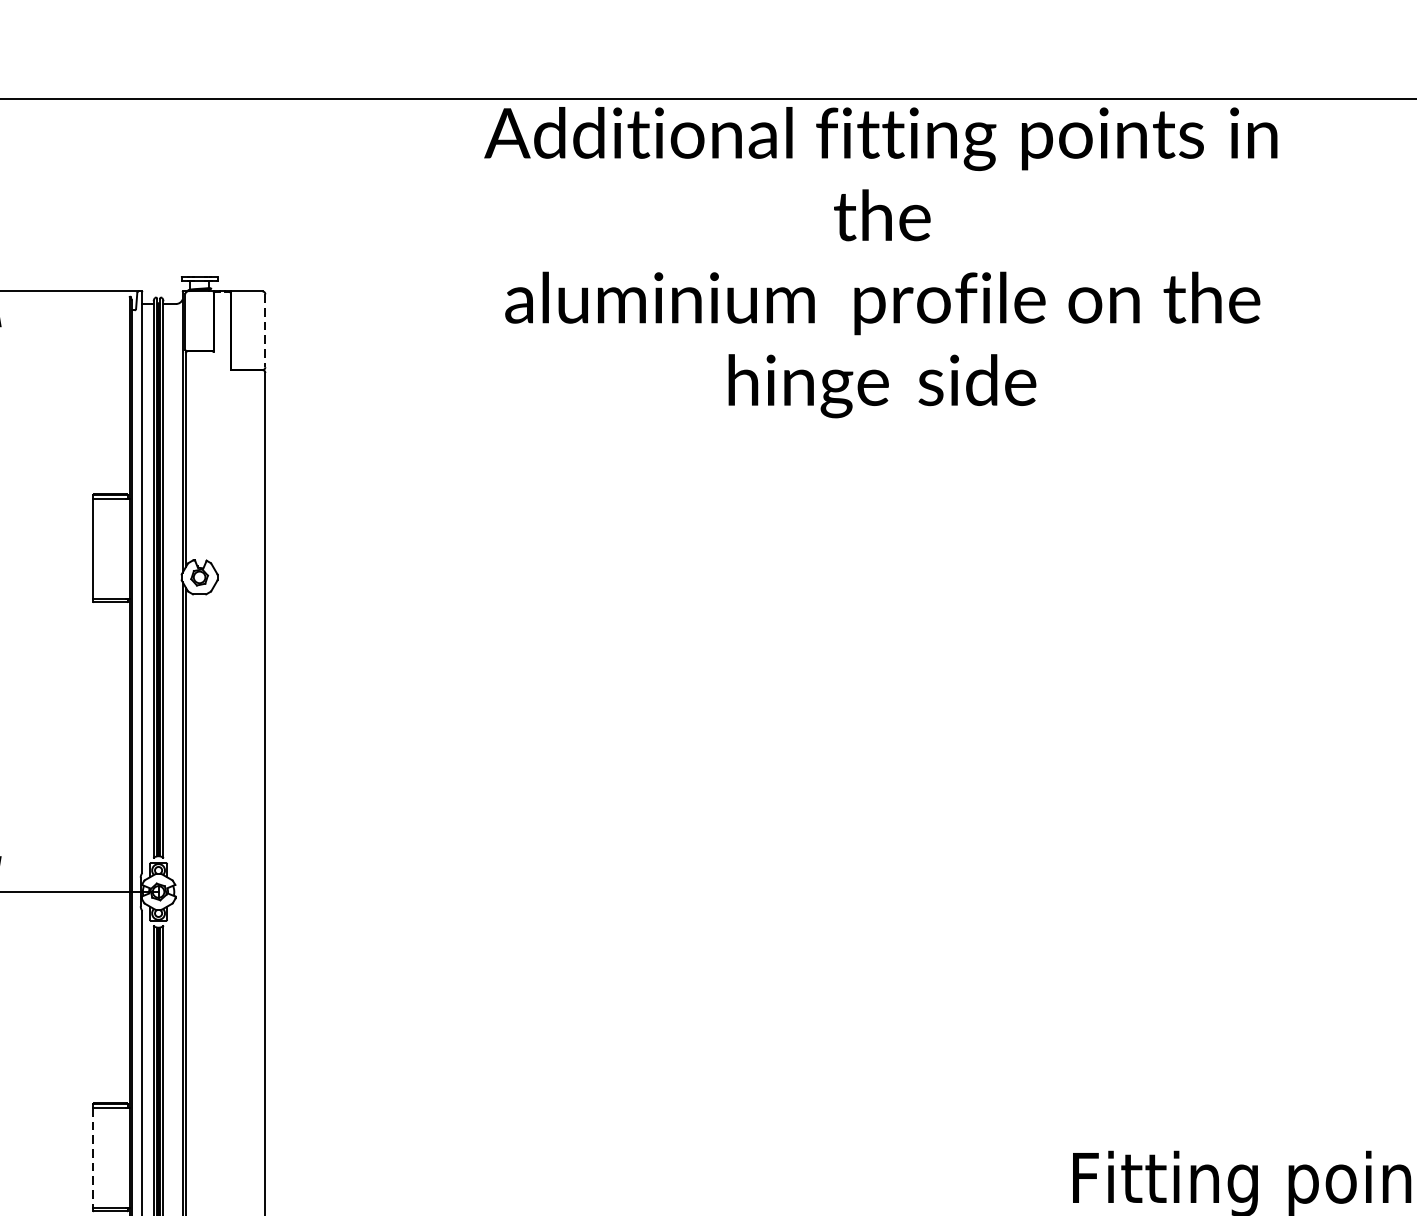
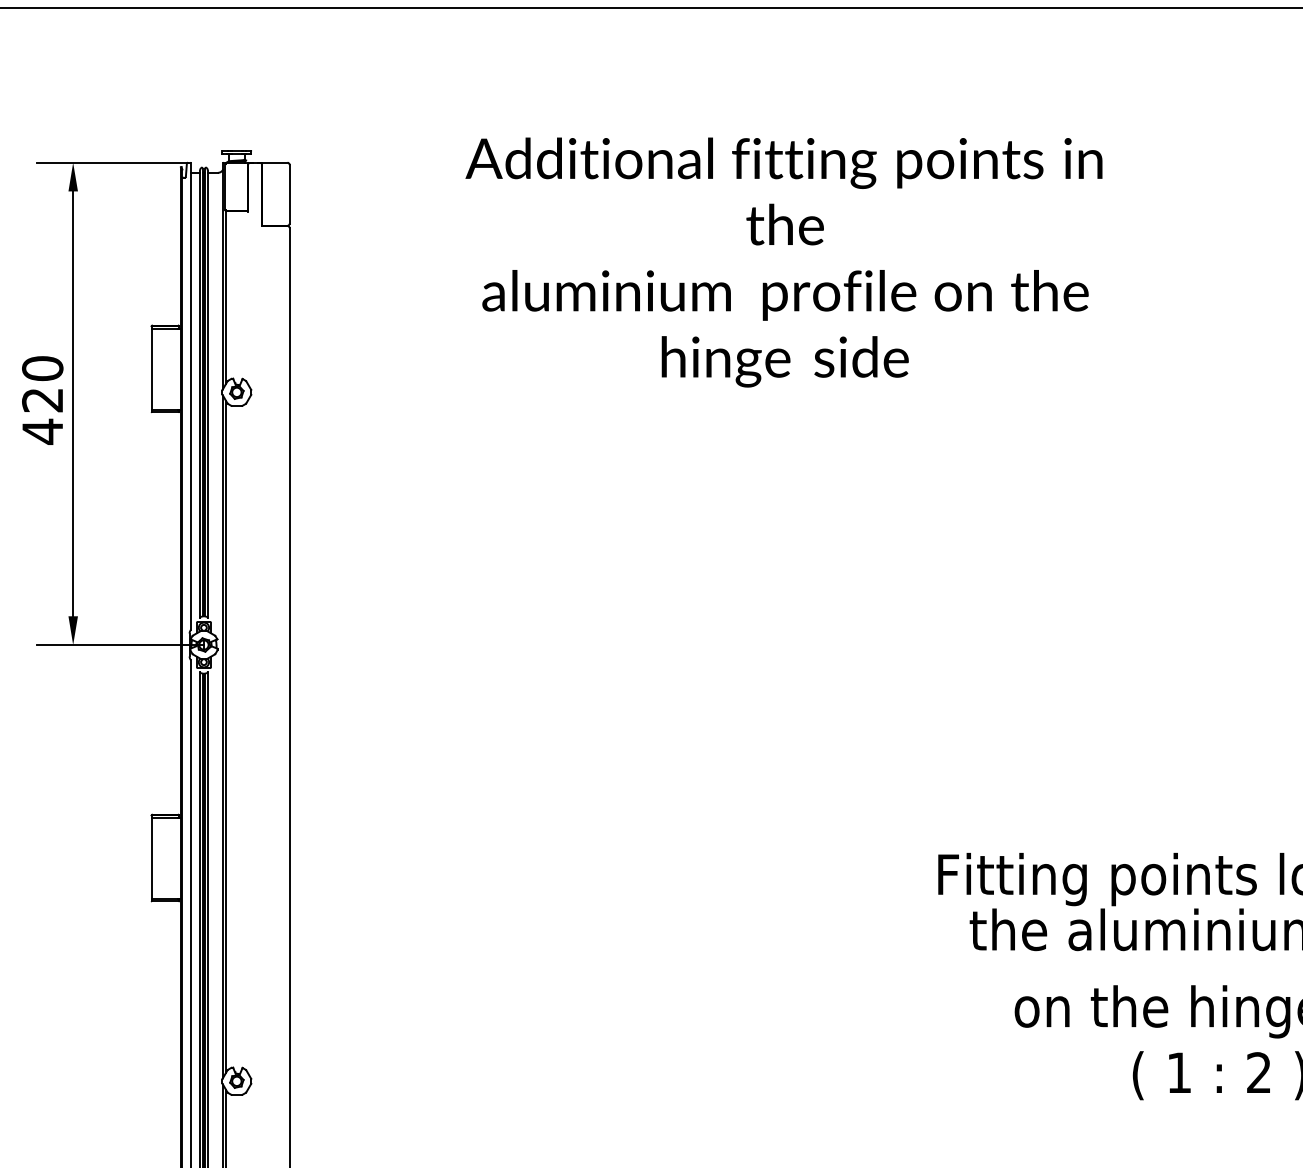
text: (880, 262) -> (783, 262), moved
line: (265, 330) -> (289, 194), dashed -> solid
line: (93, 1159) -> (151, 859), dashed -> solid

